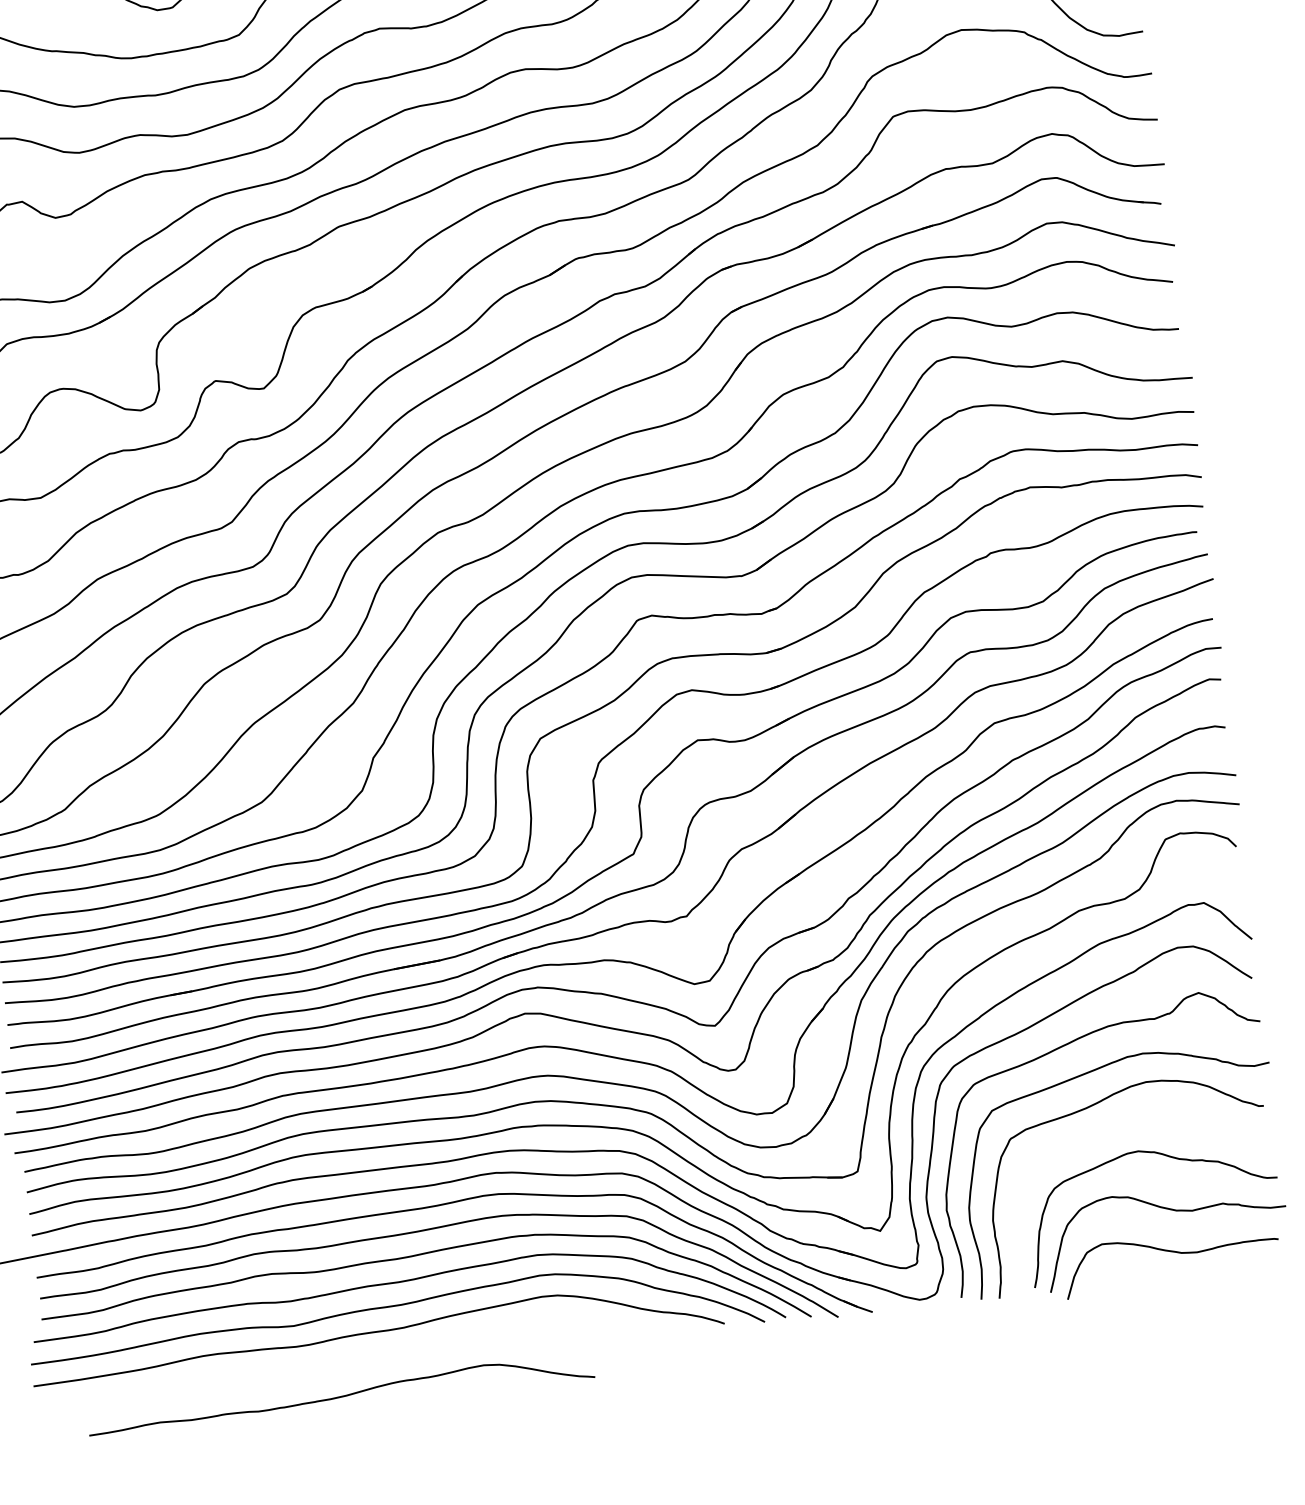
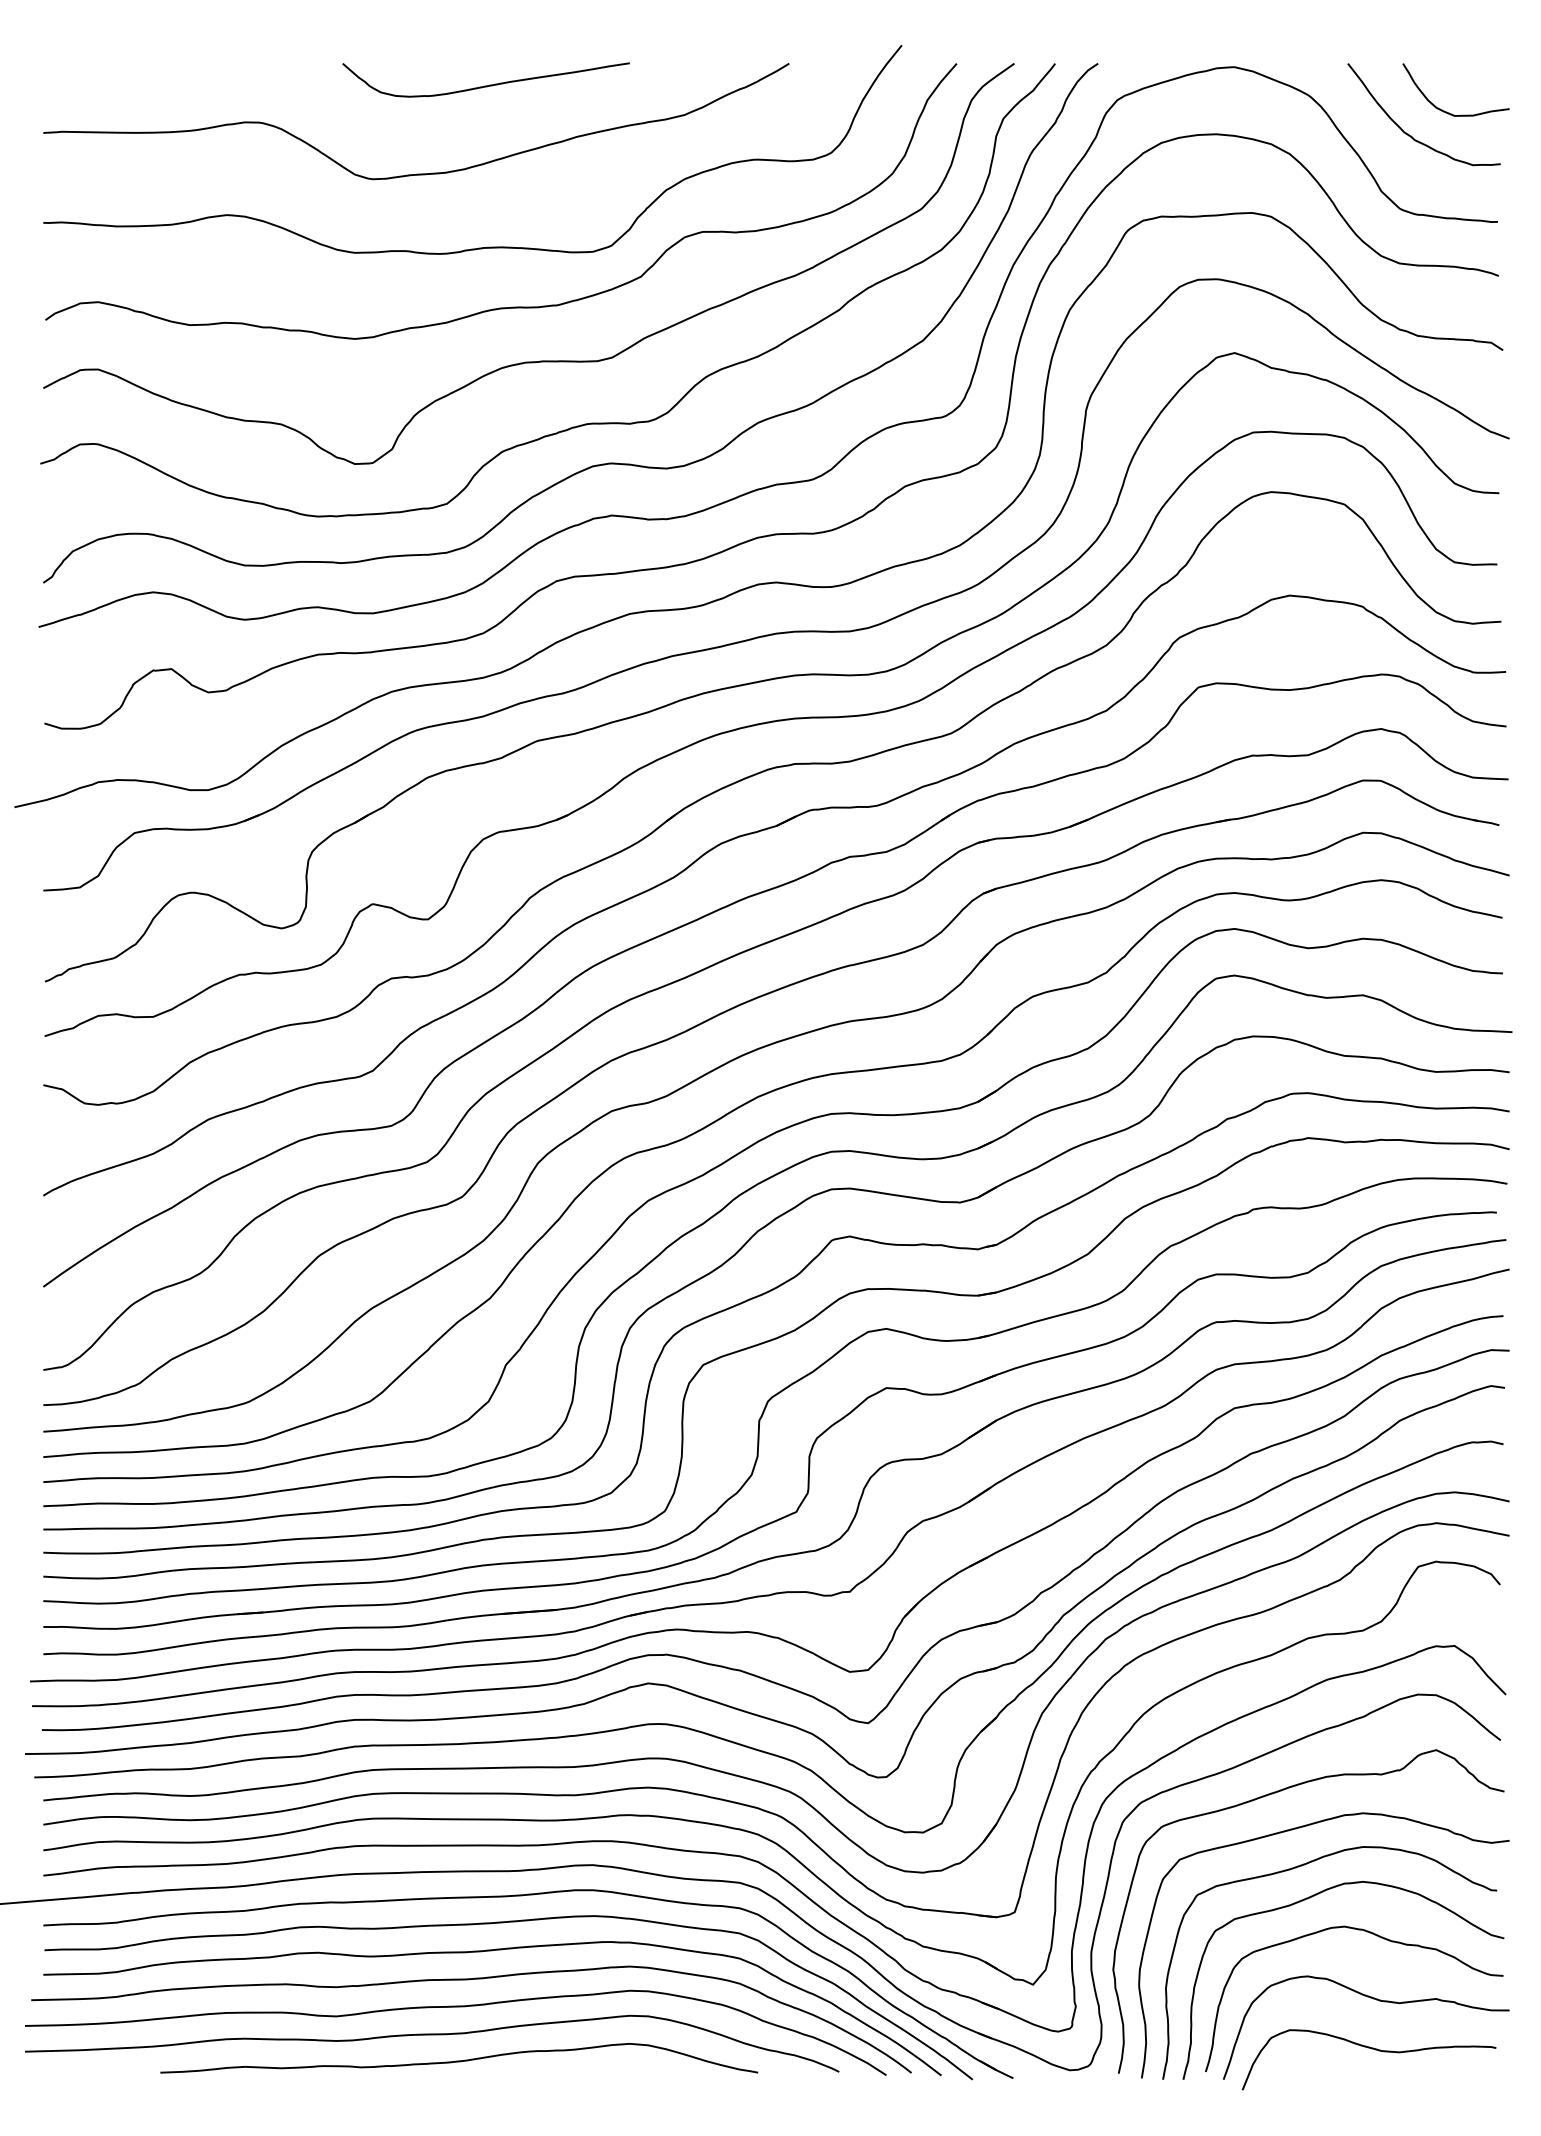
curve: (1106, 1130) -> (1310, 1898), added
curve: (341, 1396) -> (459, 2060), moved

